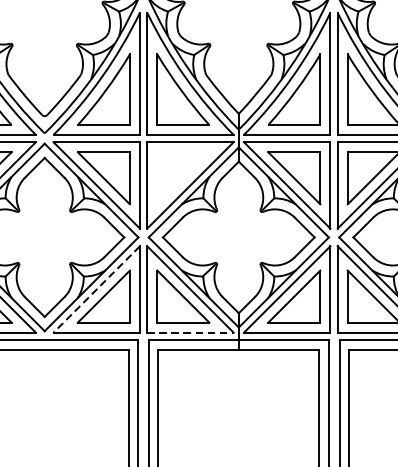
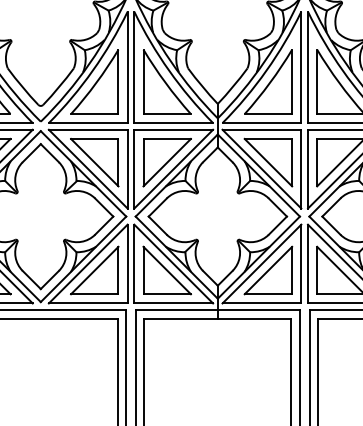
part: (182, 178) -> (166, 162), added
line: (97, 289) -> (88, 264), dashed -> solid
line: (191, 332) -> (174, 303), dashed -> solid

